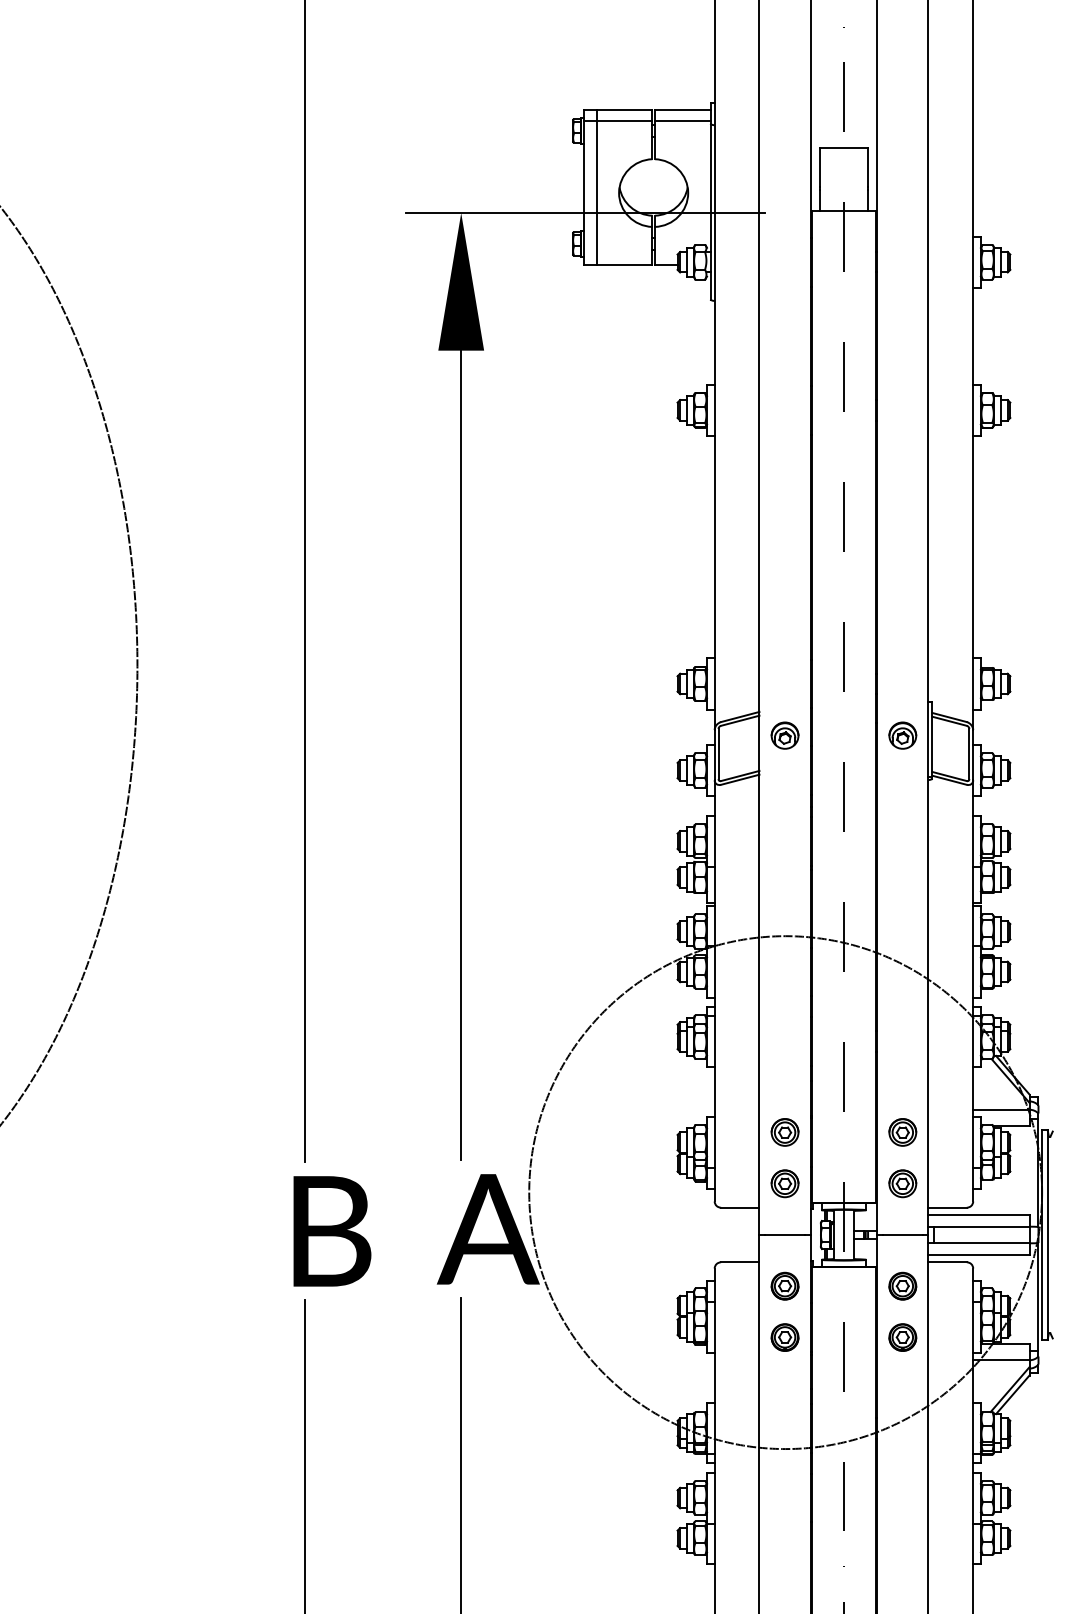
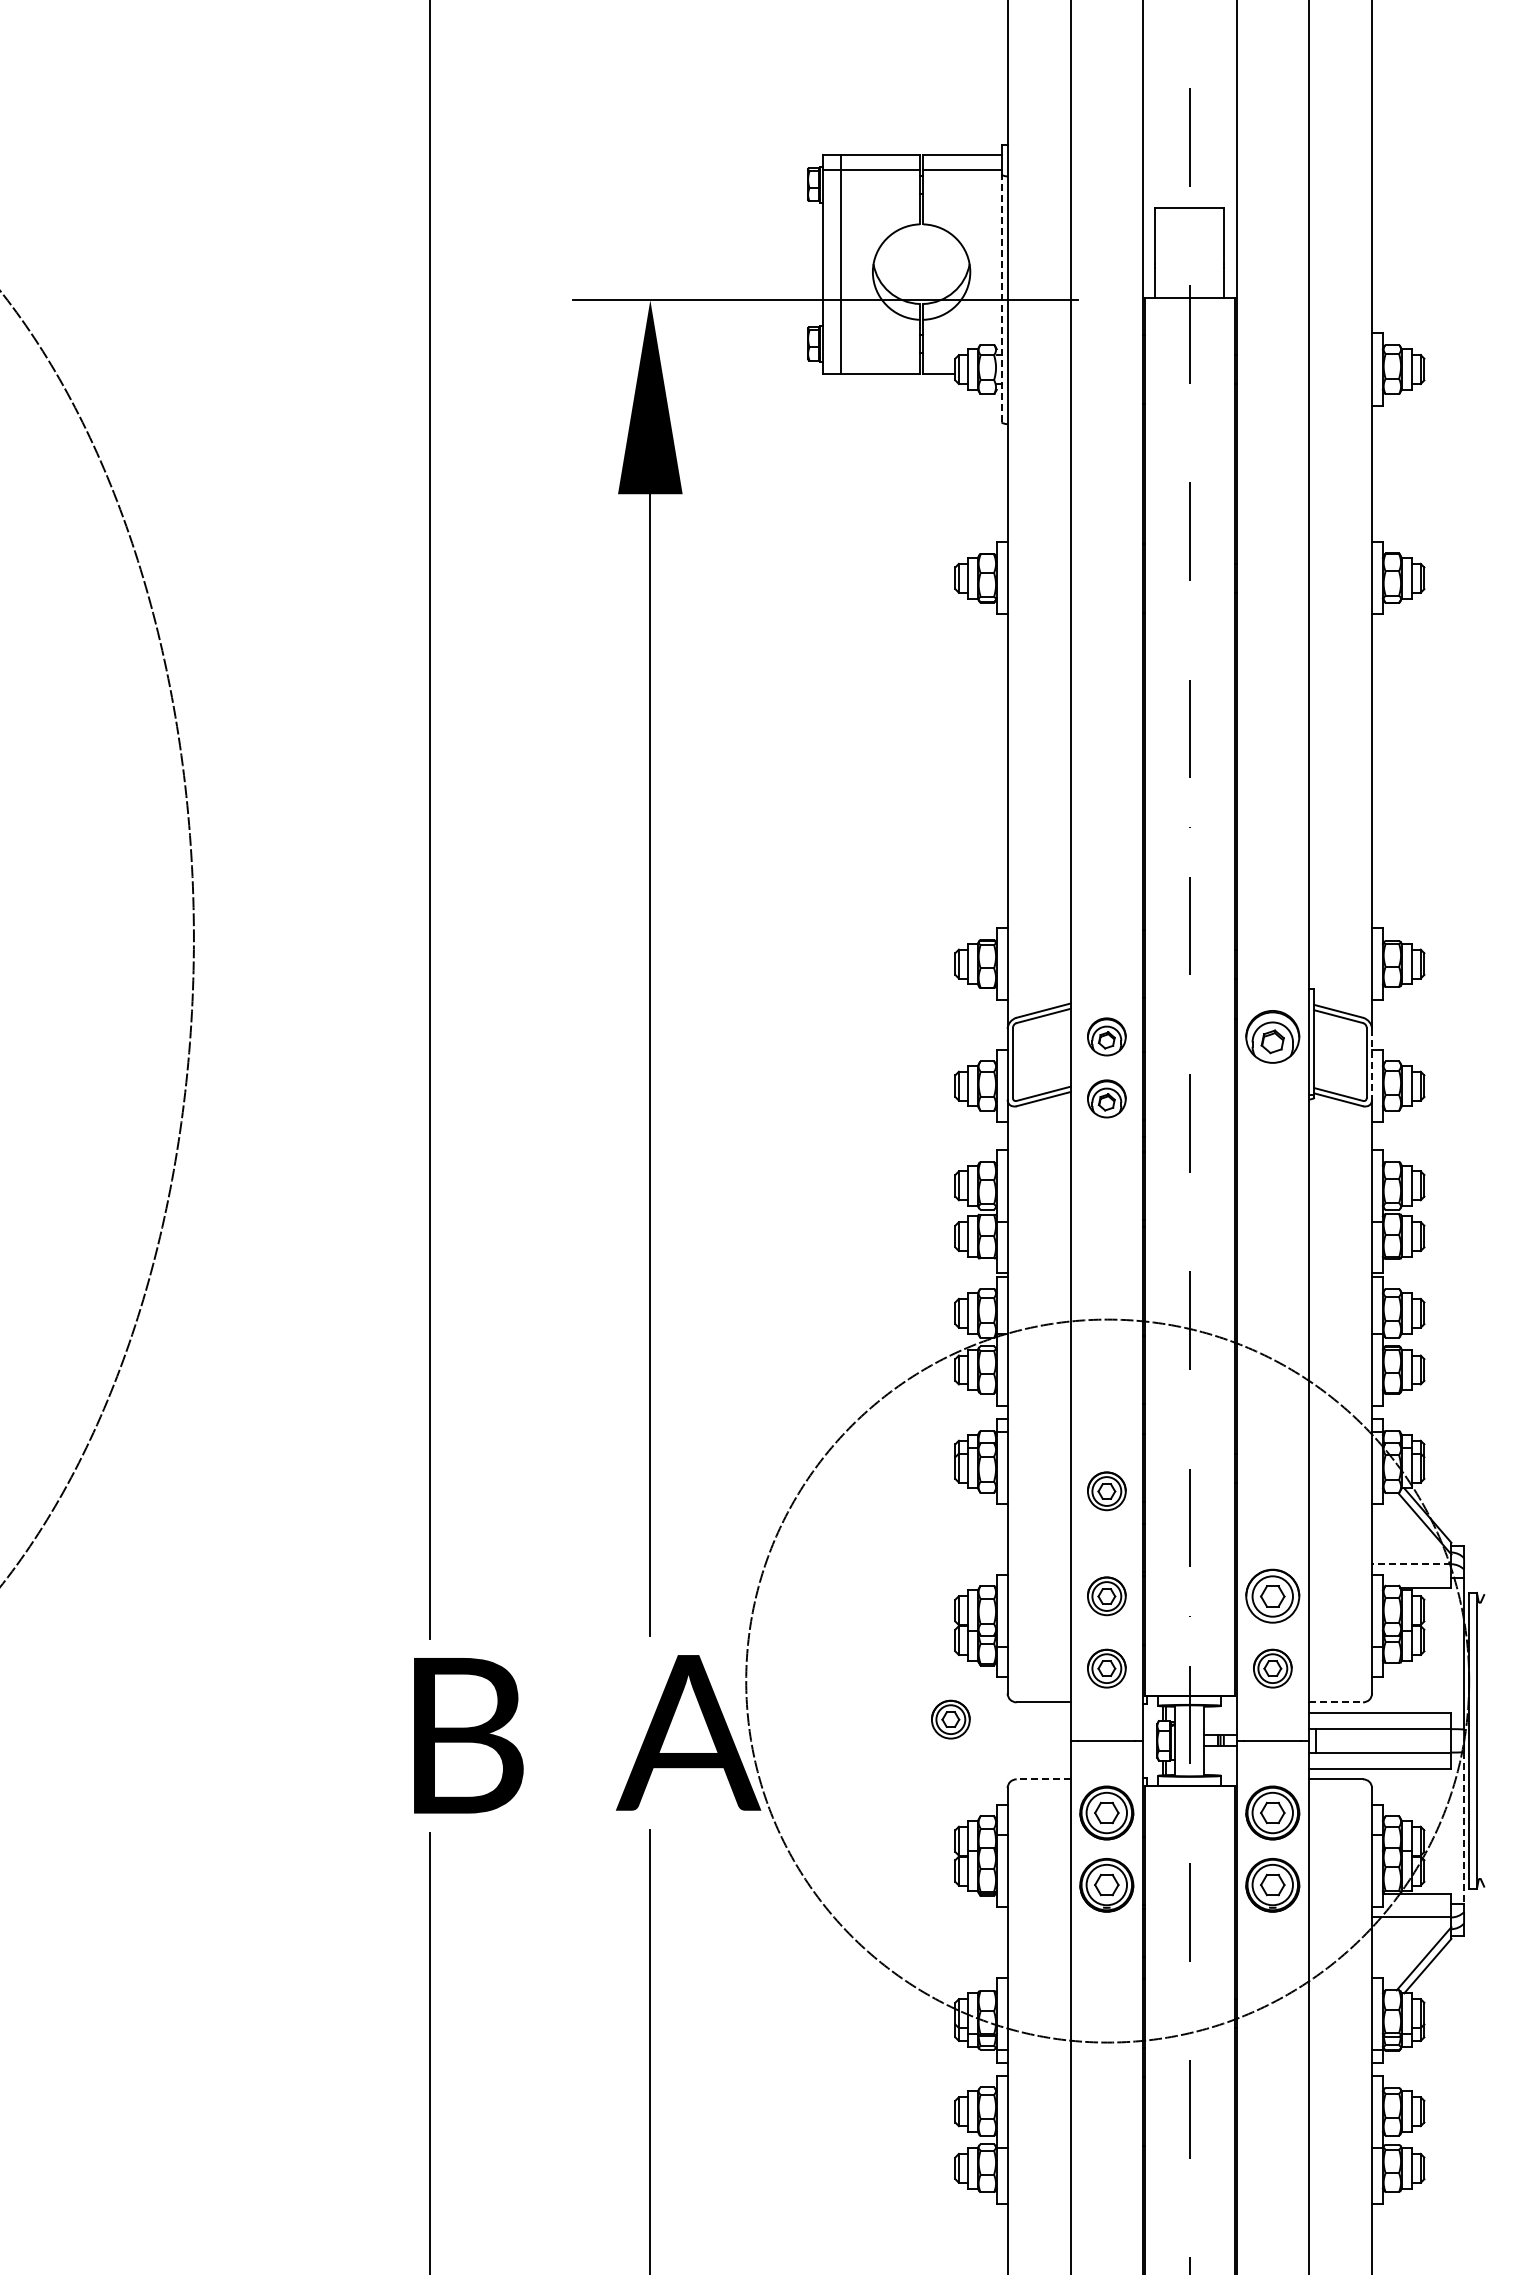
line: (710, 211) -> (1001, 298), solid -> dashed
part: (902, 735) -> (1272, 1036), size x1.4
line: (973, 755) -> (1372, 1064), solid -> dashed
part: (784, 779) -> (1106, 1098), added
part: (784, 1058) -> (1106, 1491), added
line: (1001, 1109) -> (1411, 1564), solid -> dashed
part: (902, 1132) -> (1272, 1596), size x1.4
line: (947, 1207) -> (1336, 1702), solid -> dashed
part: (674, 1219) -> (950, 1719), added
line: (740, 1262) -> (1043, 1779), solid -> dashed
part: (784, 1285) -> (1106, 1812), size x1.4
part: (902, 1285) -> (1272, 1812), size x1.4
line: (1038, 1297) -> (1464, 1828), solid -> dashed
part: (784, 1337) -> (1106, 1885), size x1.4
part: (902, 1337) -> (1272, 1885), size x1.4

